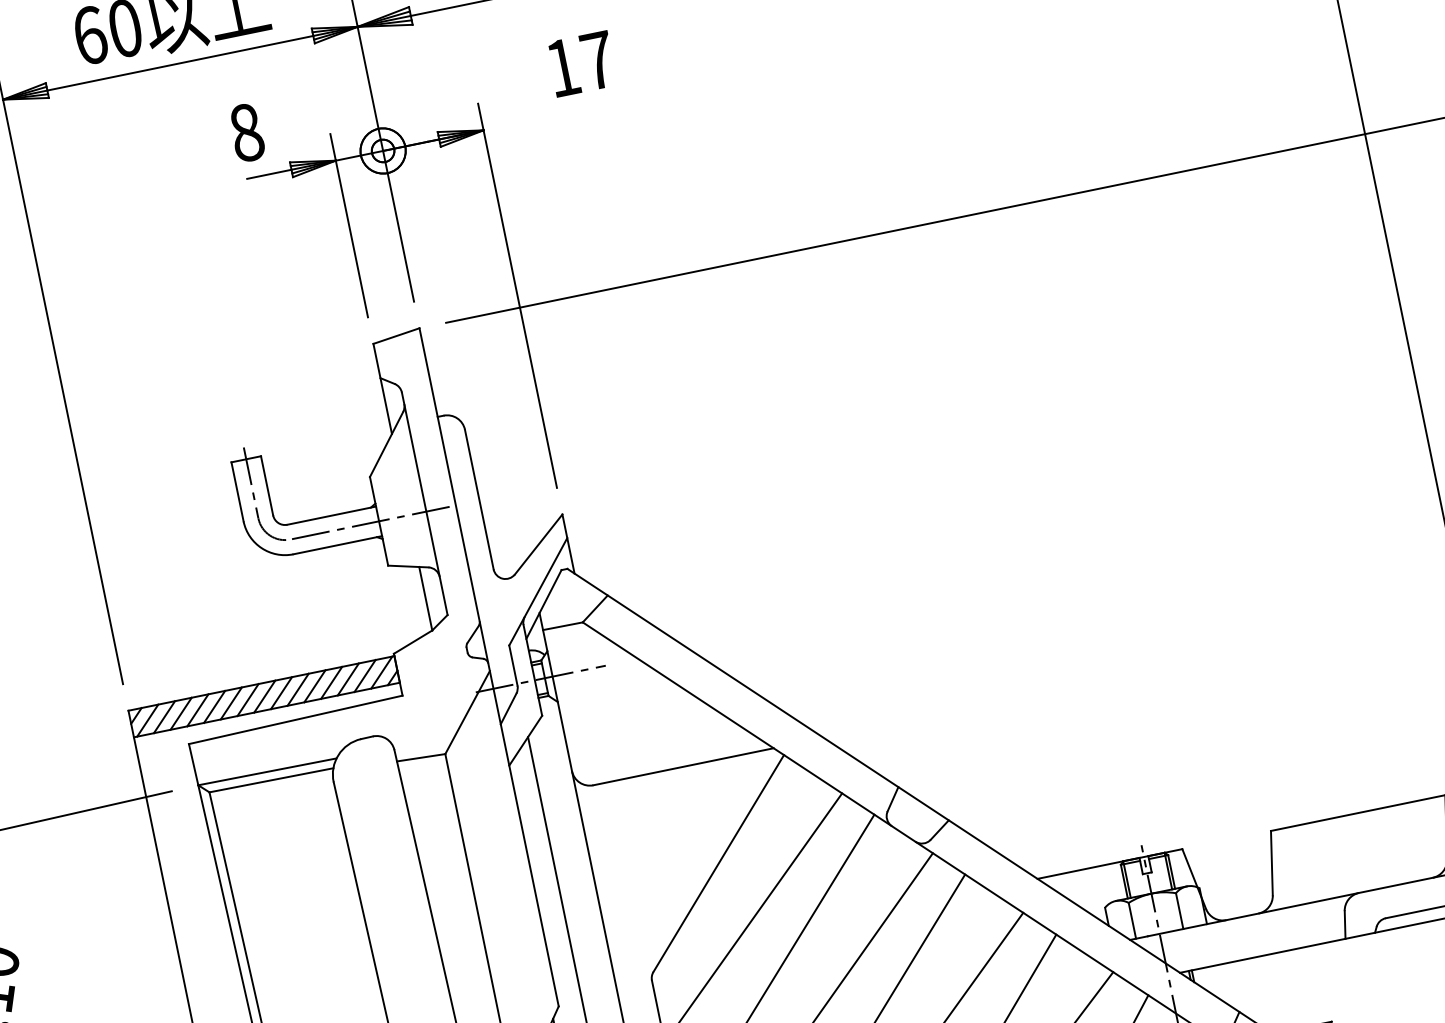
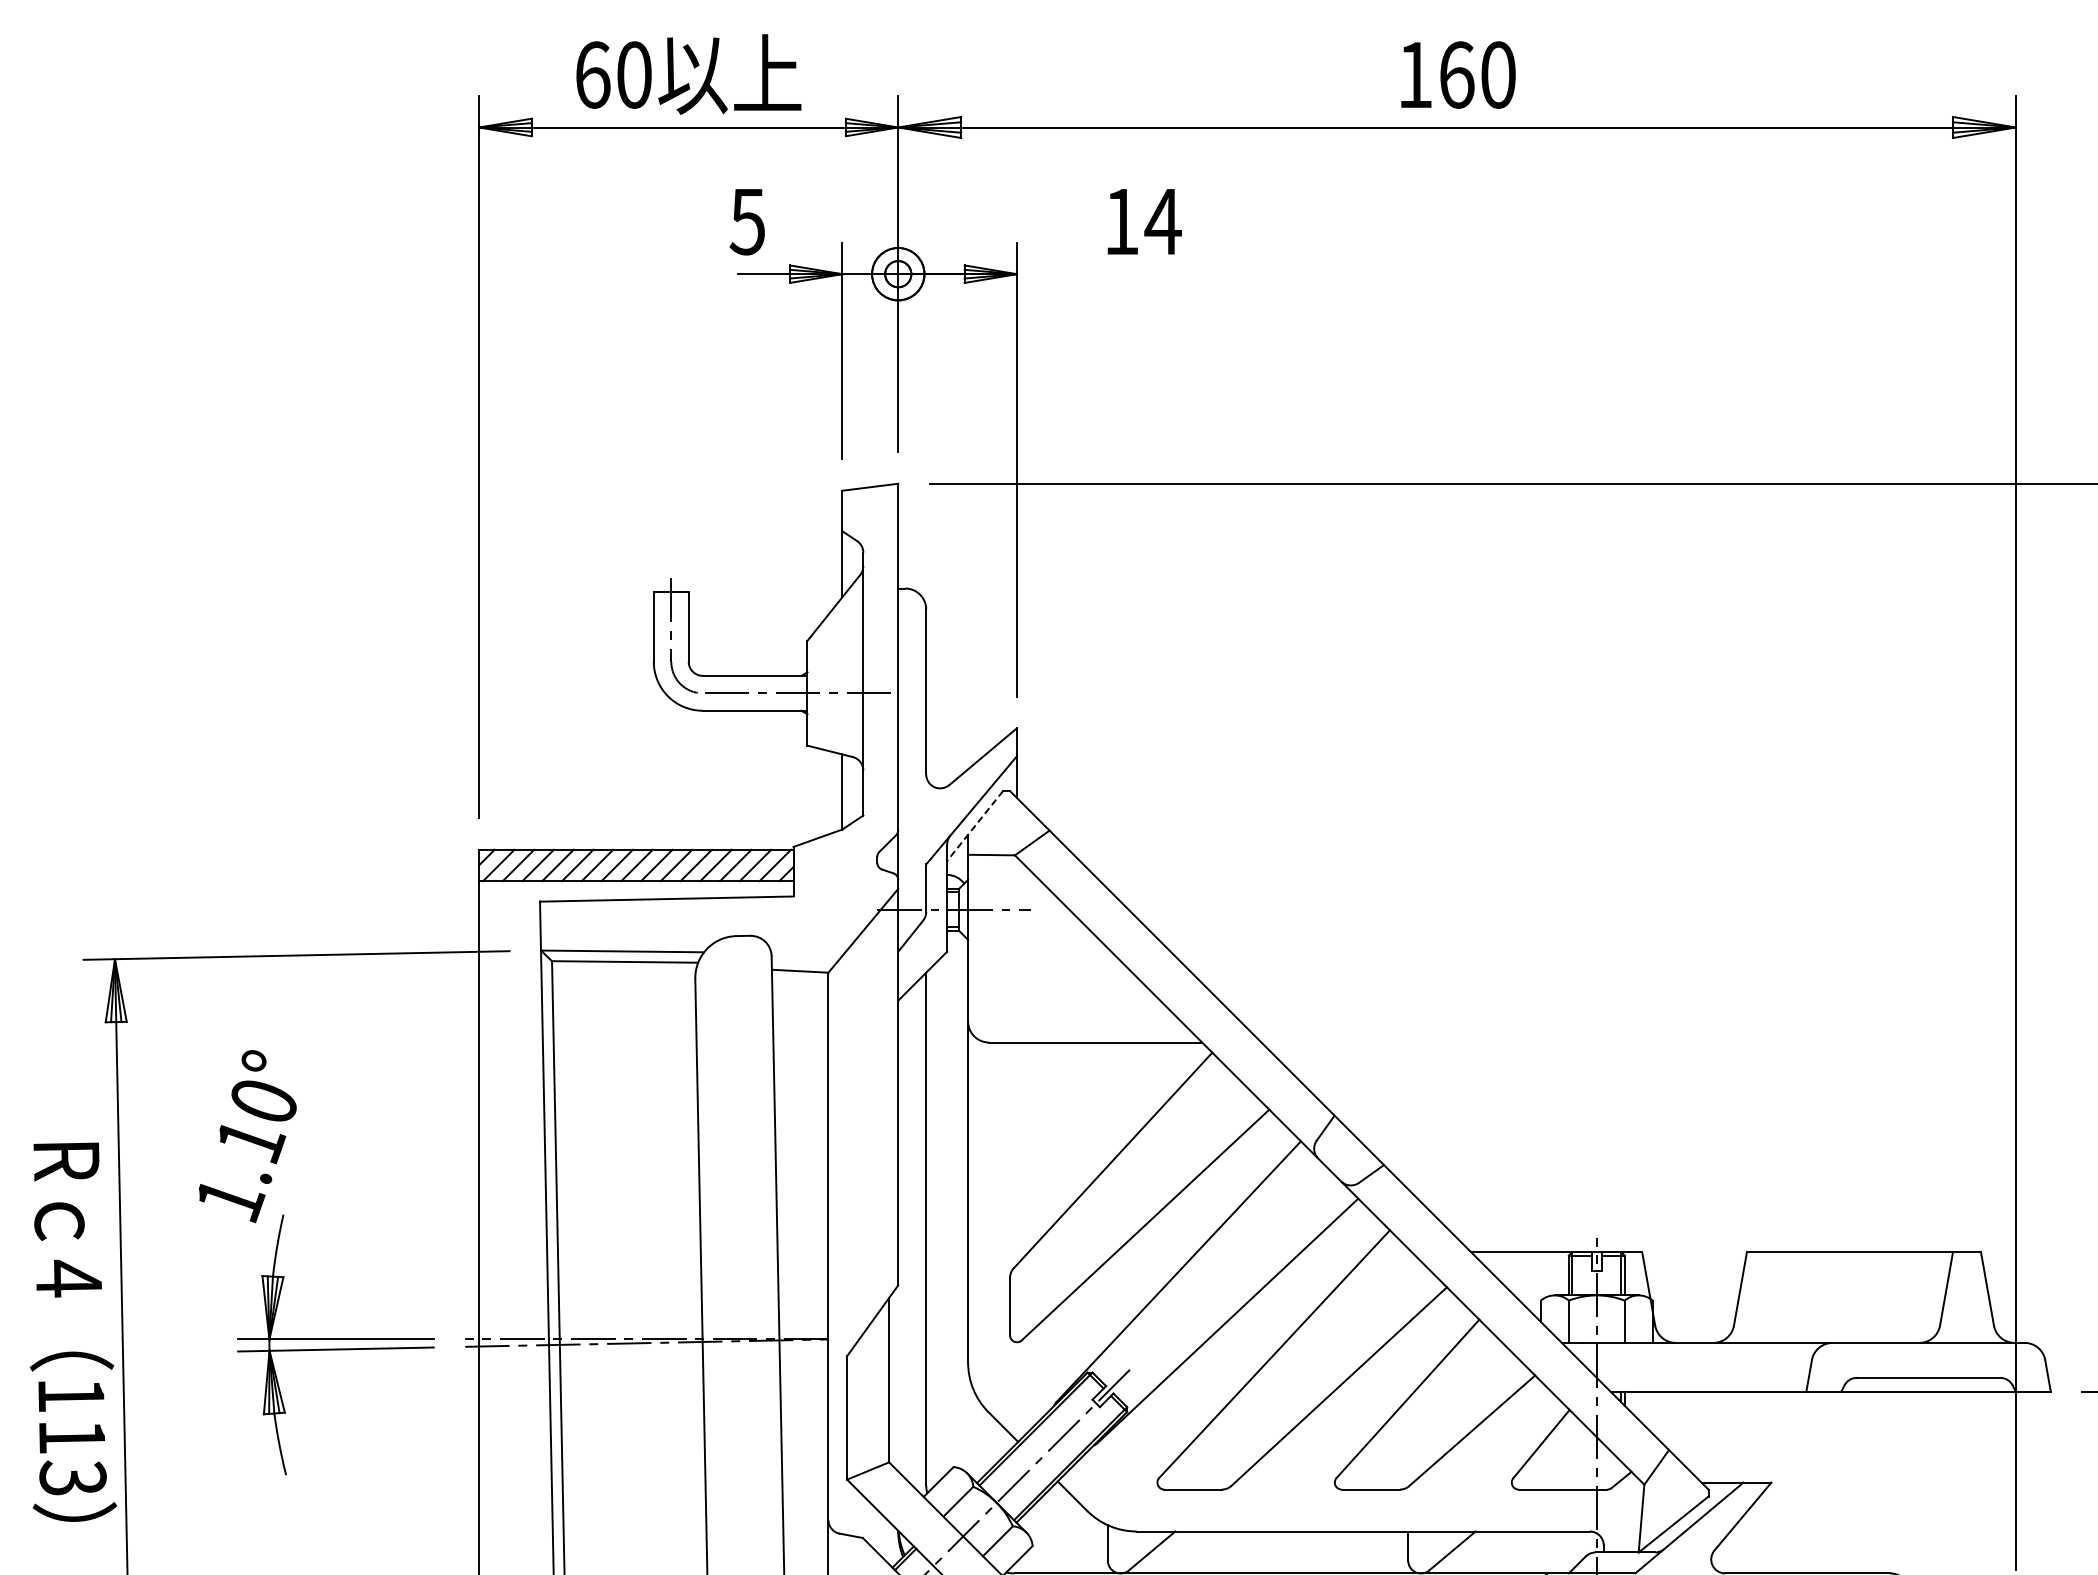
text: (597, 60) -> (1162, 221), 17 -> 14
text: (246, 132) -> (747, 221), 8 -> 5
line: (544, 604) -> (975, 826), solid -> dashed

